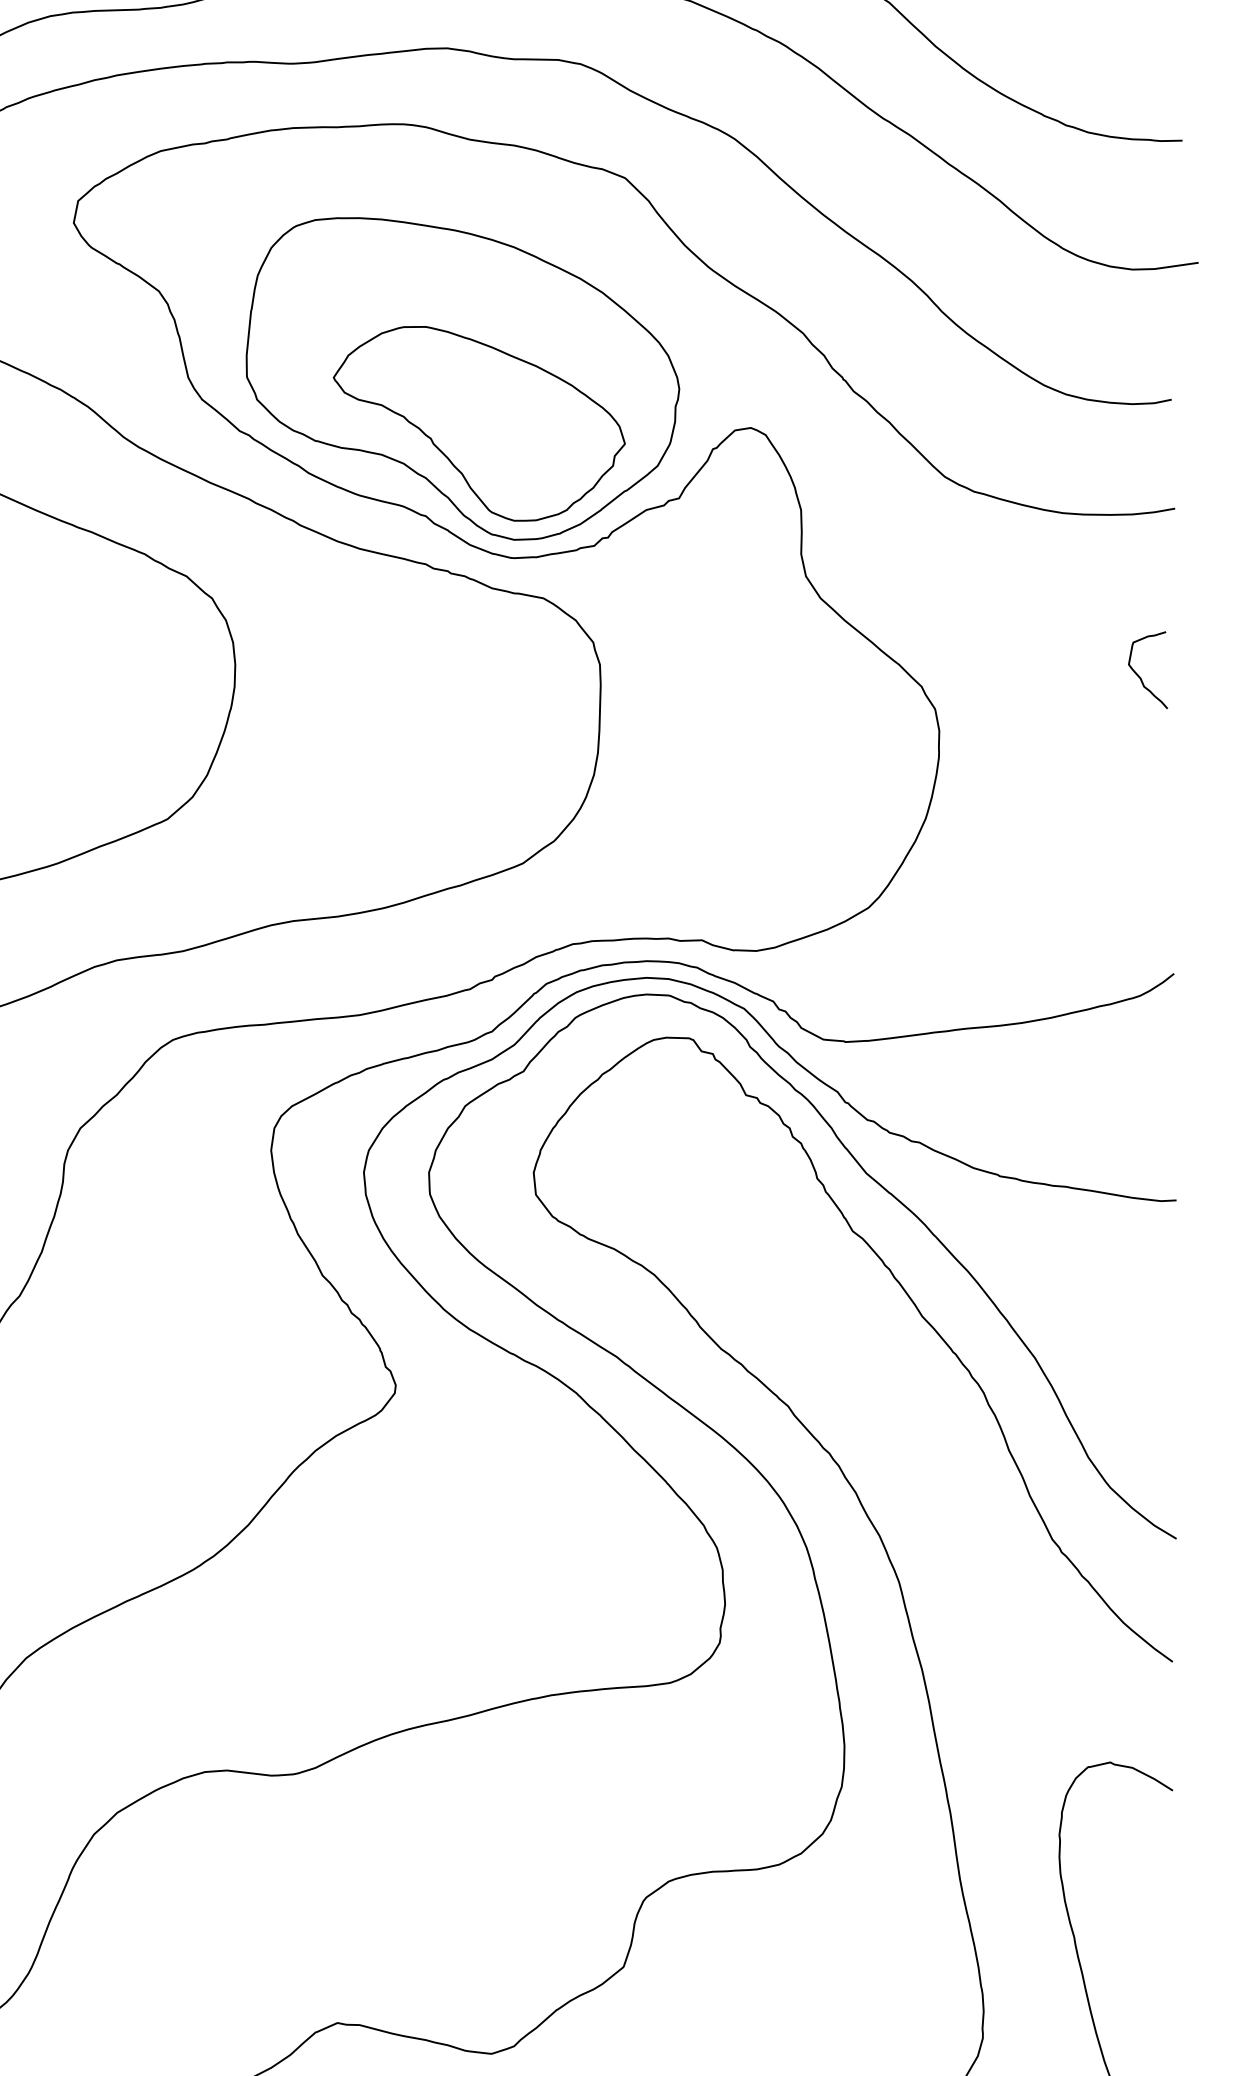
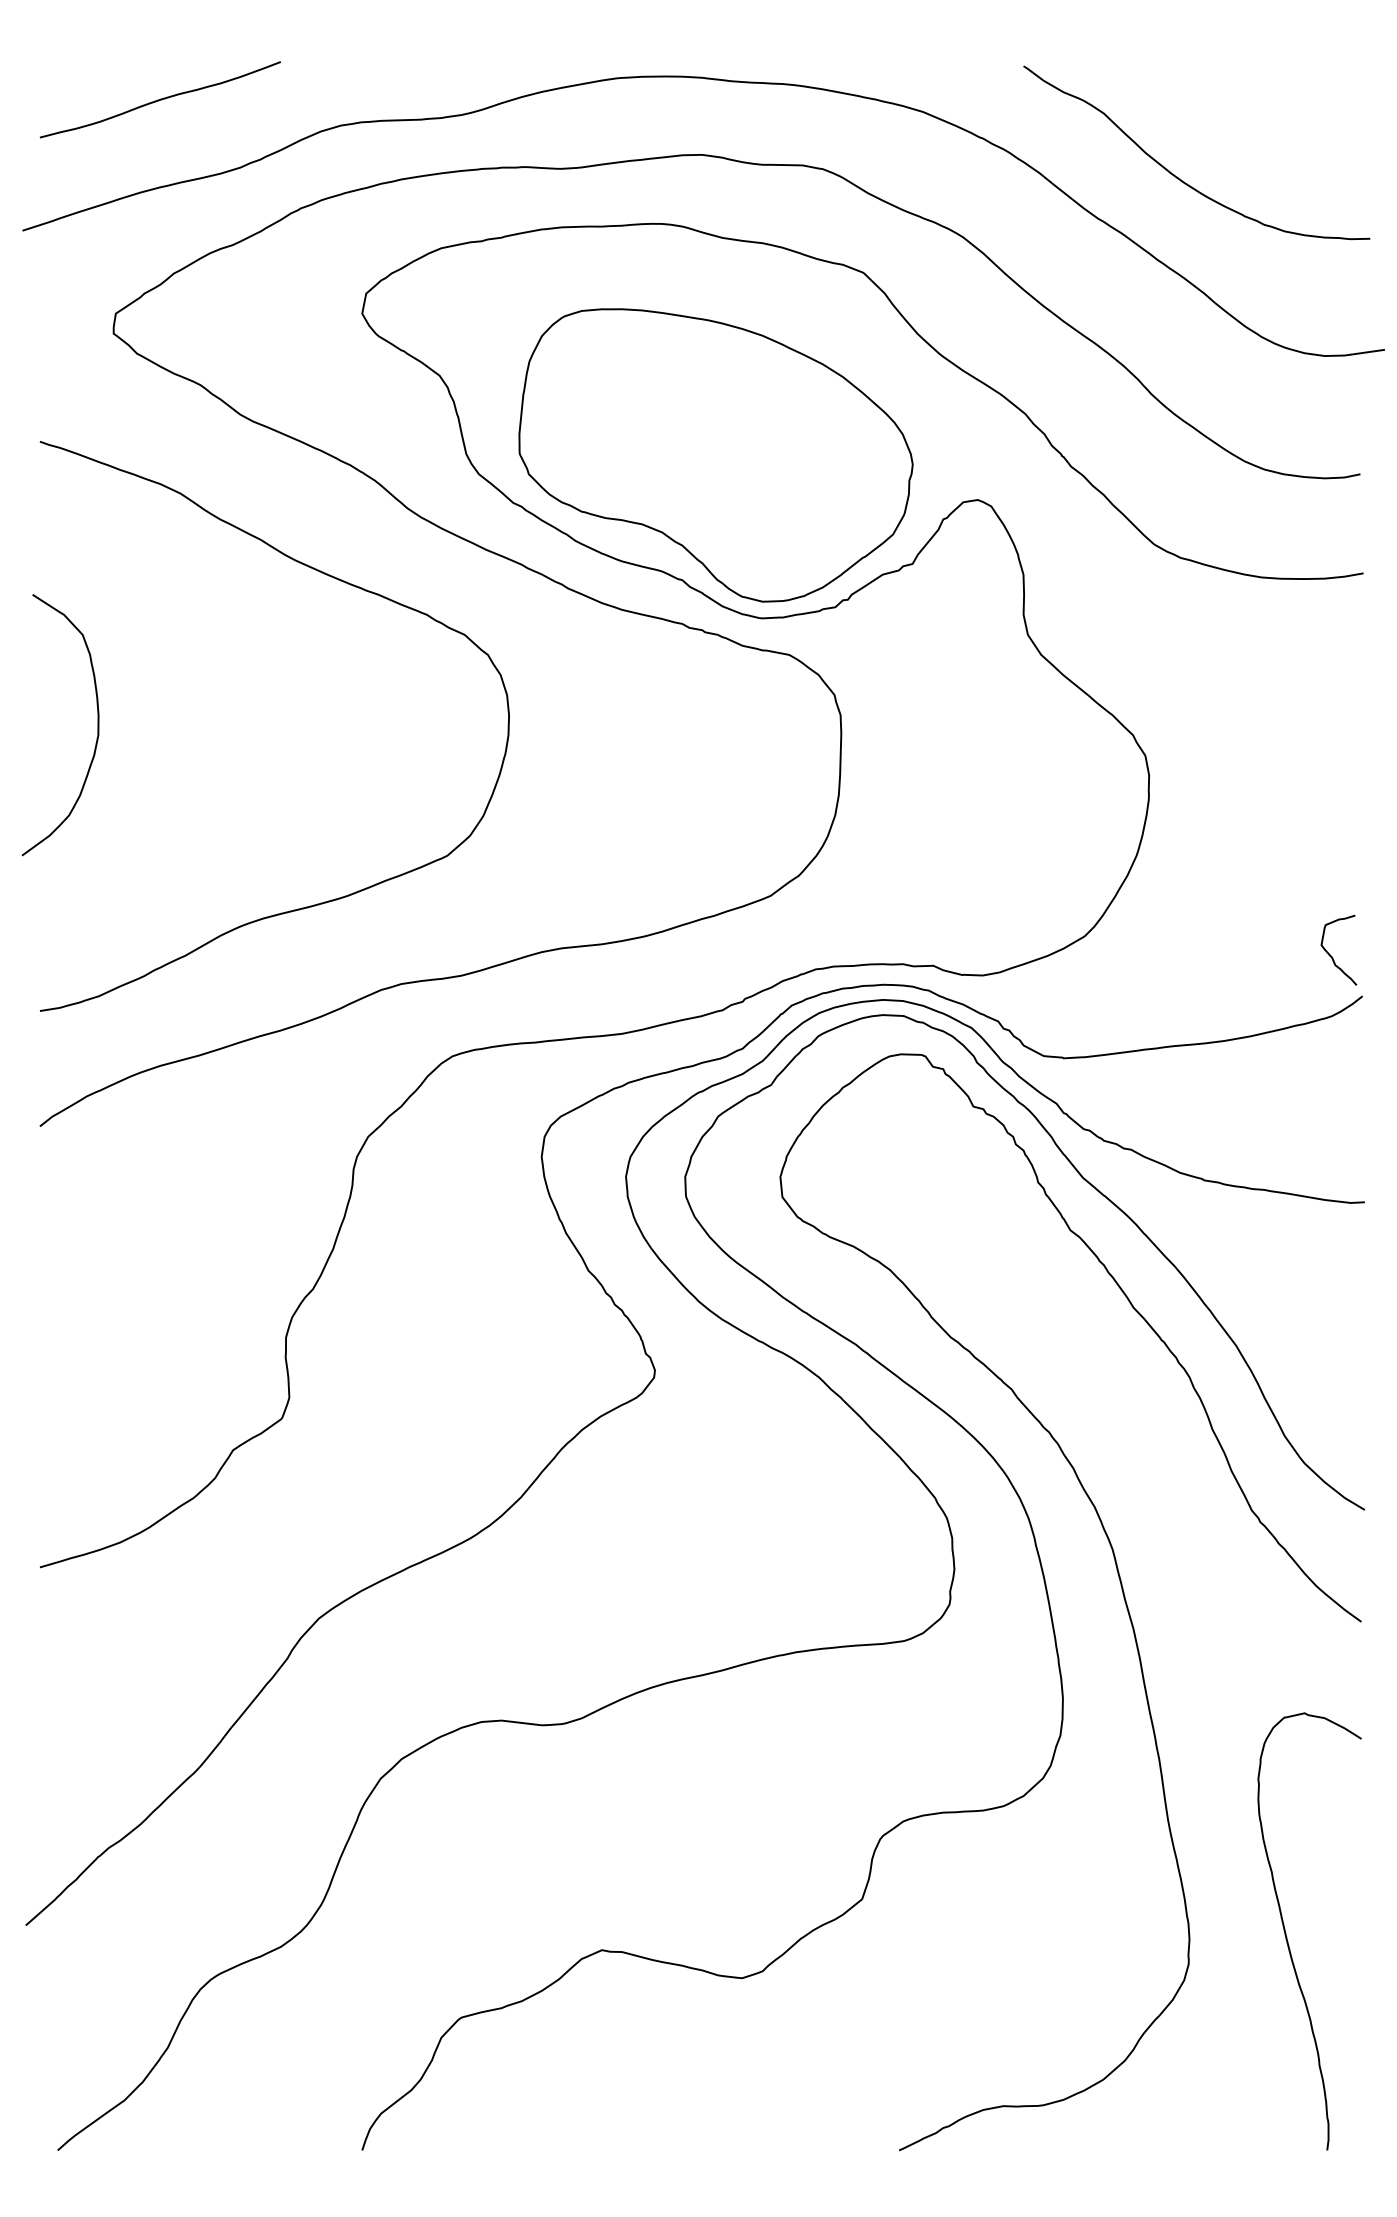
part: (478, 424) -> (730, 496), removed
curve: (1139, 675) -> (1331, 955), moved

